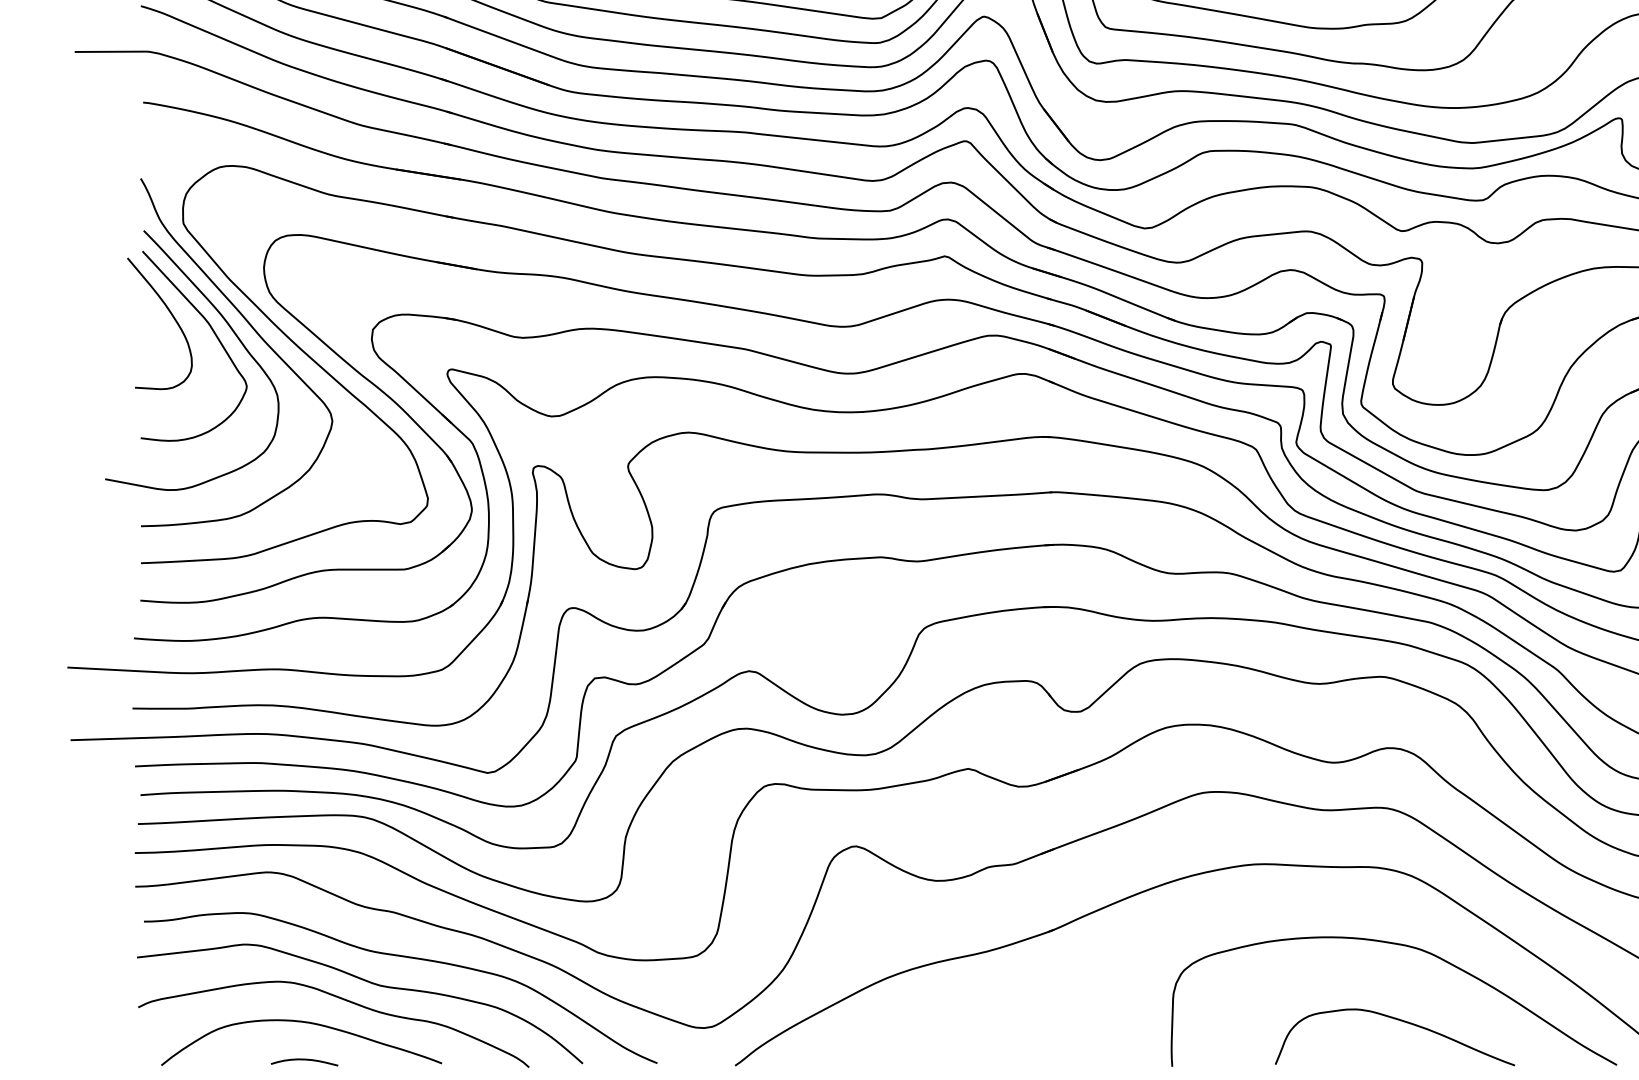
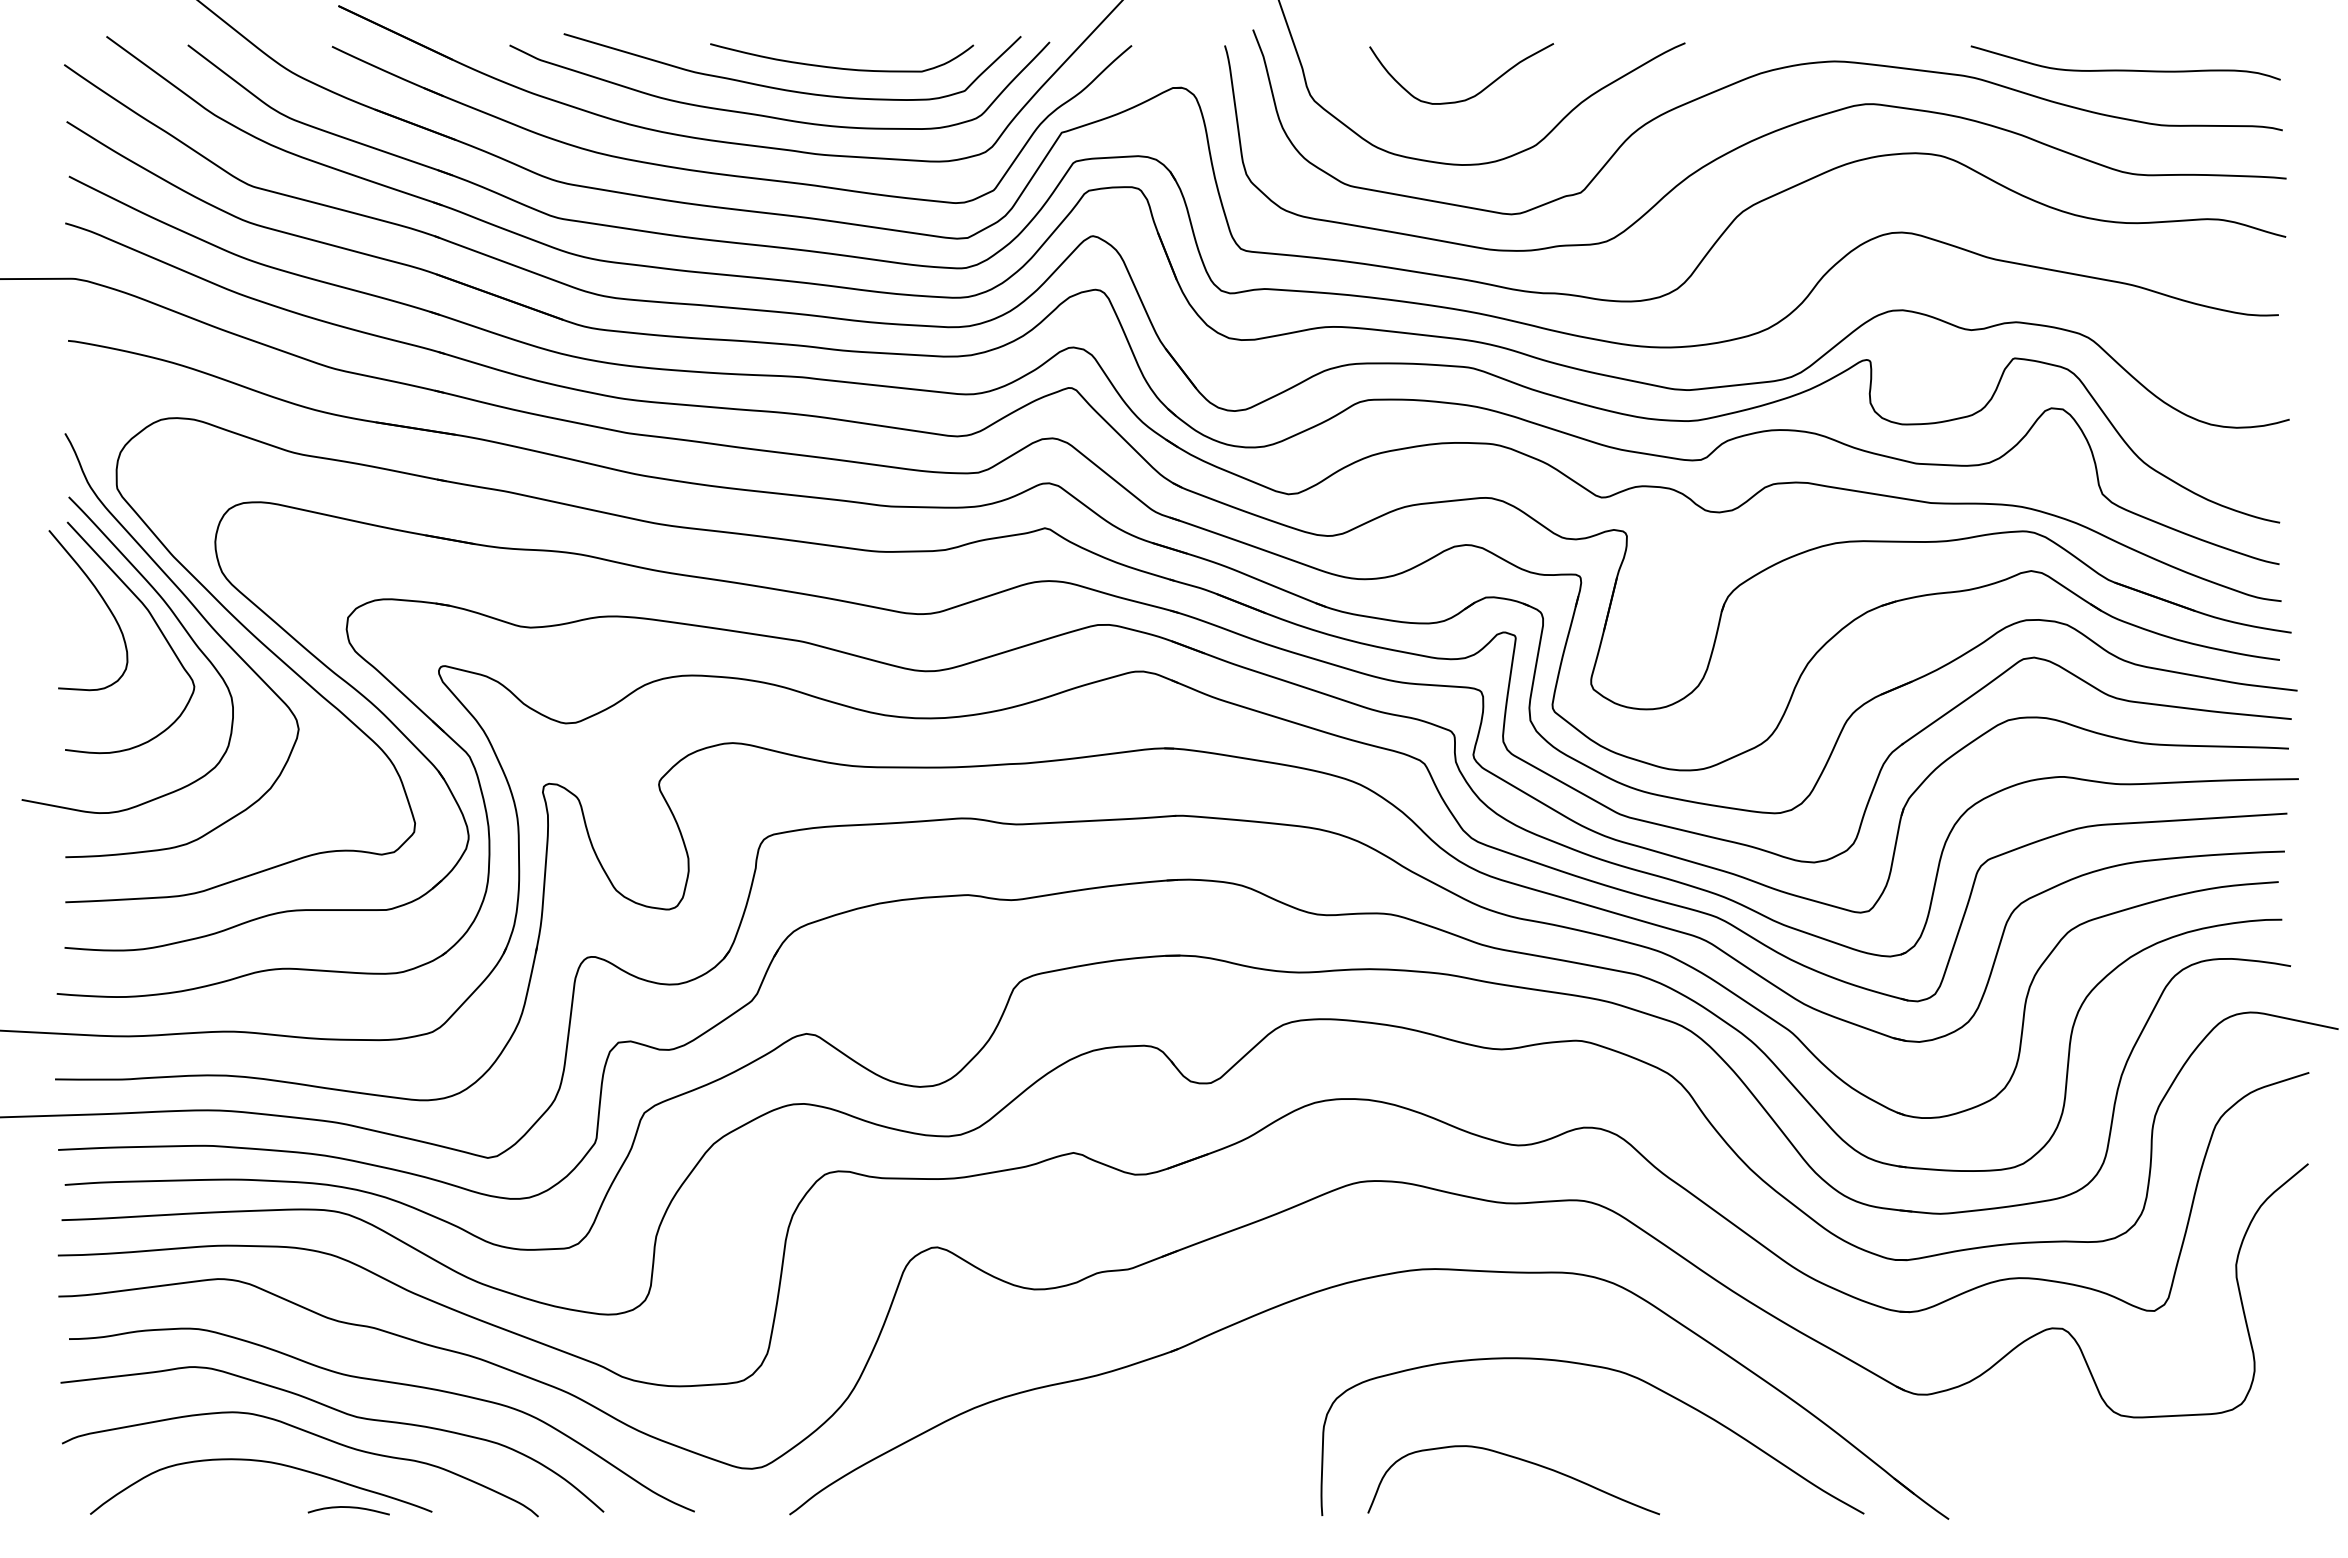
curve: (1400, 1021) -> (1520, 1460), moved
curve: (304, 1060) -> (348, 1508), moved

